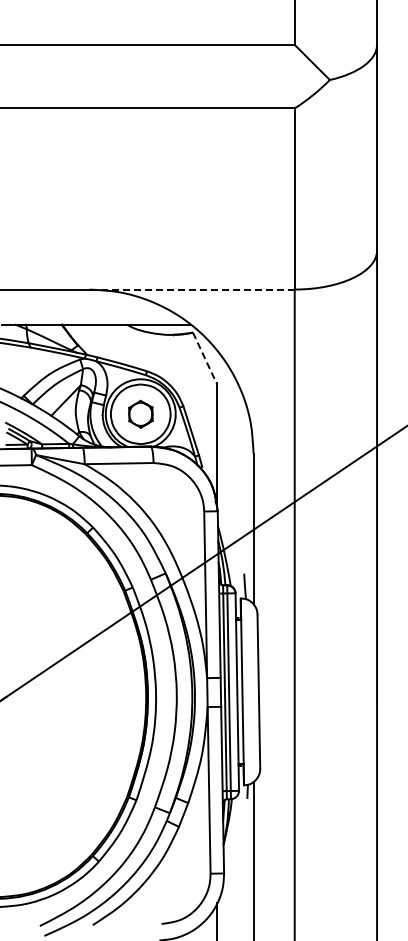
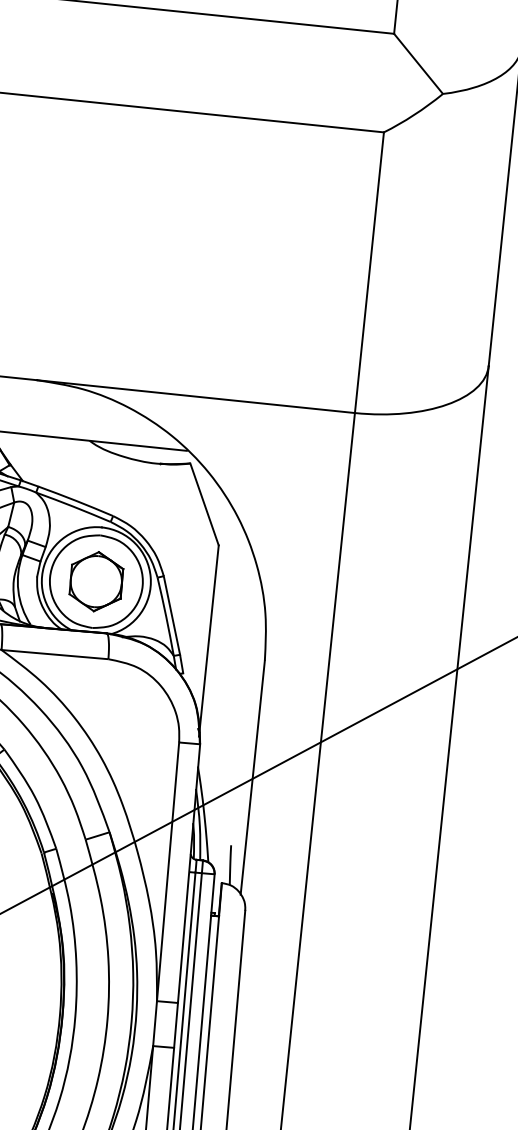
line: (192, 289) -> (196, 396), dashed -> solid
line: (204, 357) -> (204, 503), dashed -> solid
part: (140, 414) -> (95, 581), size x1.43

